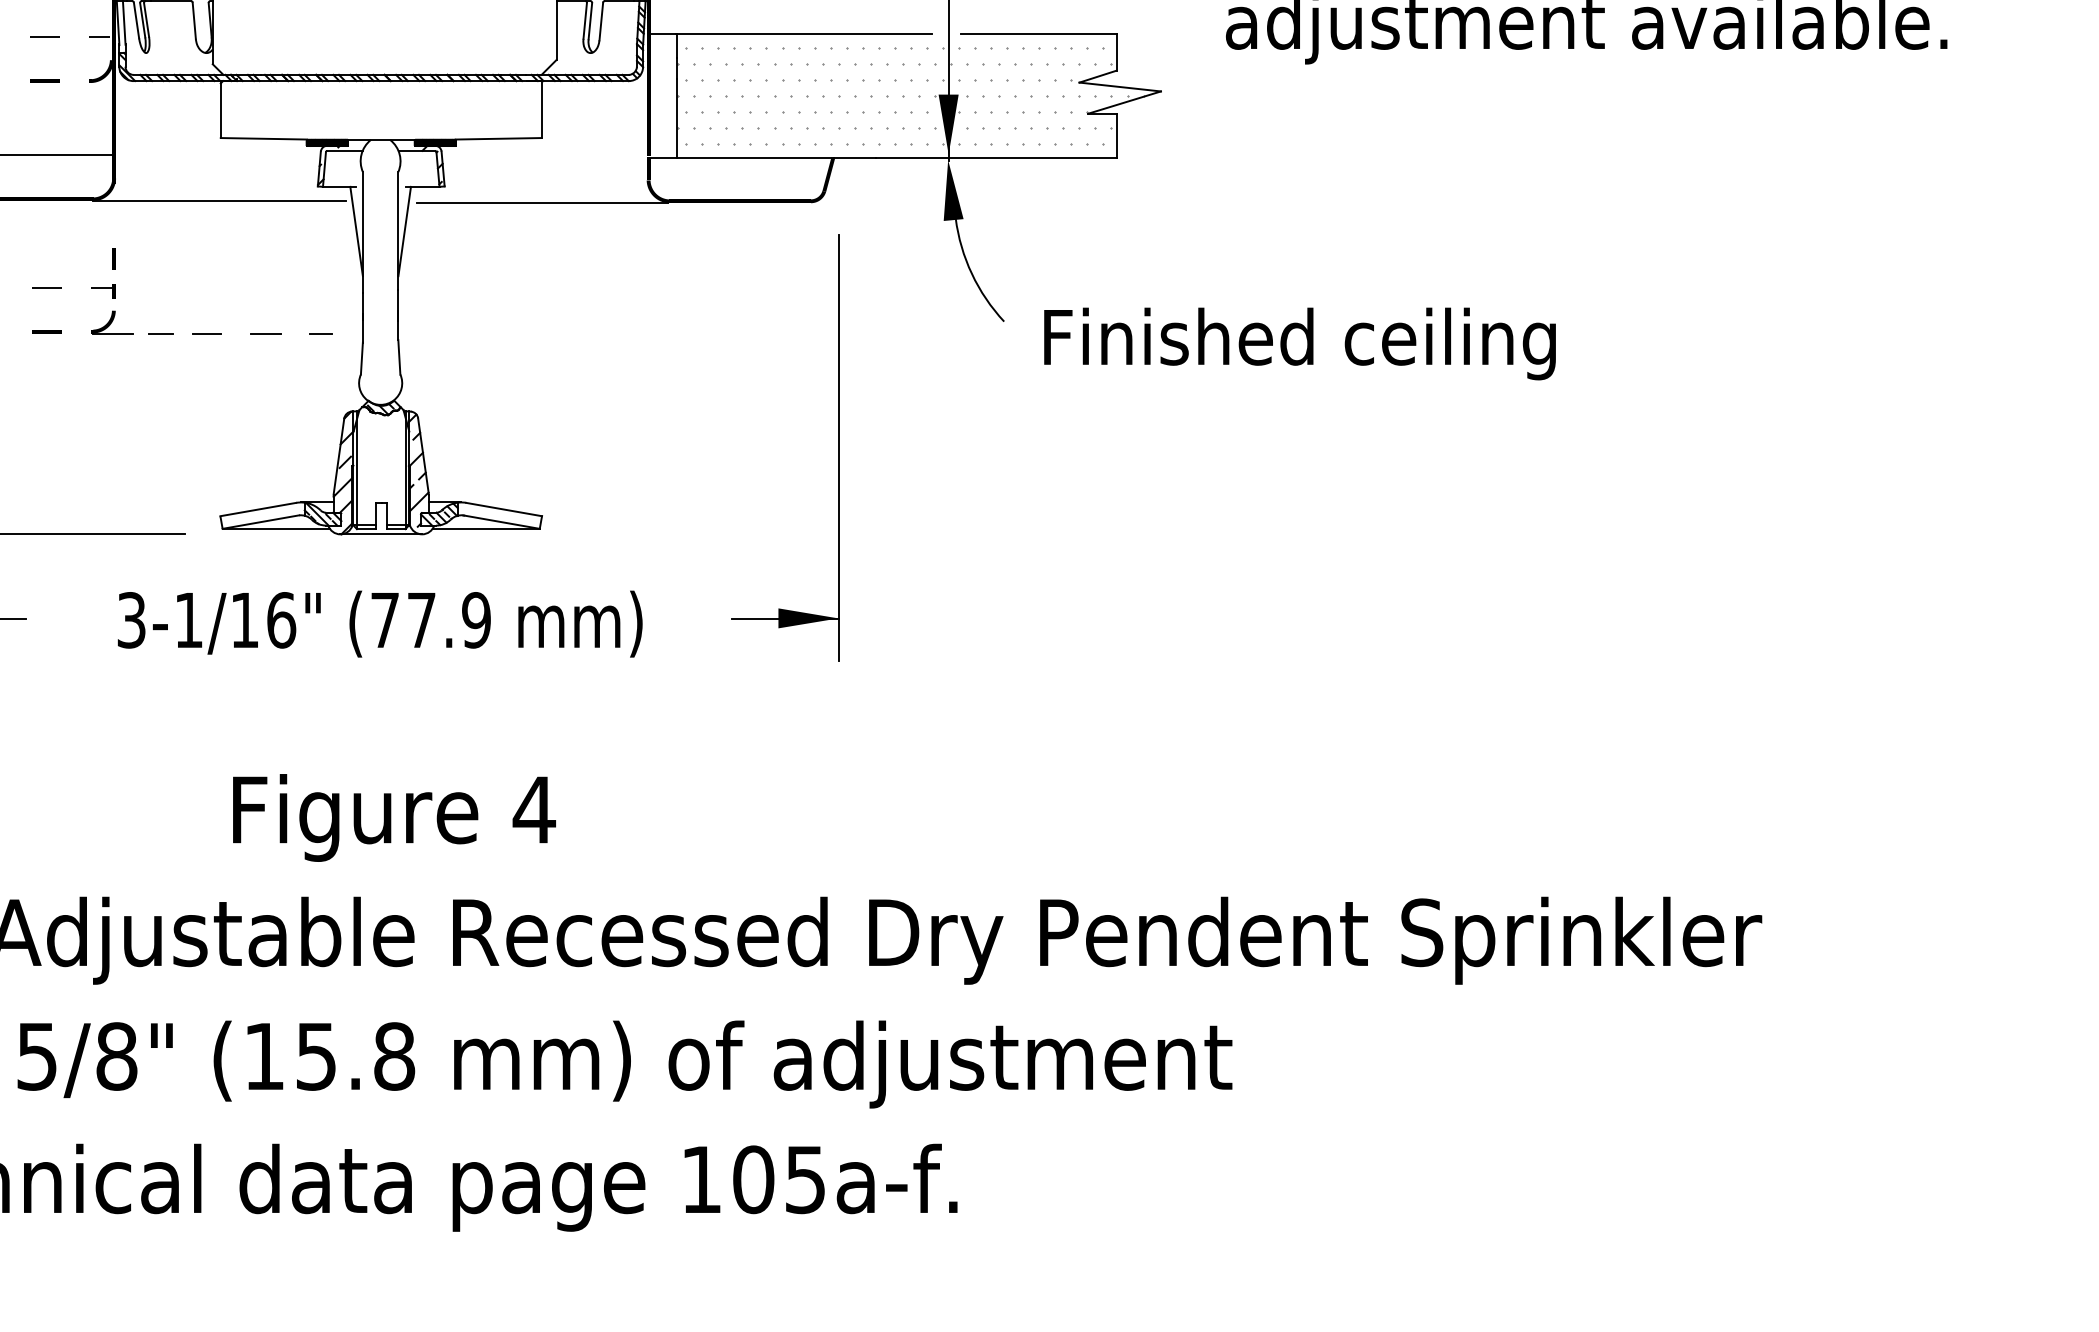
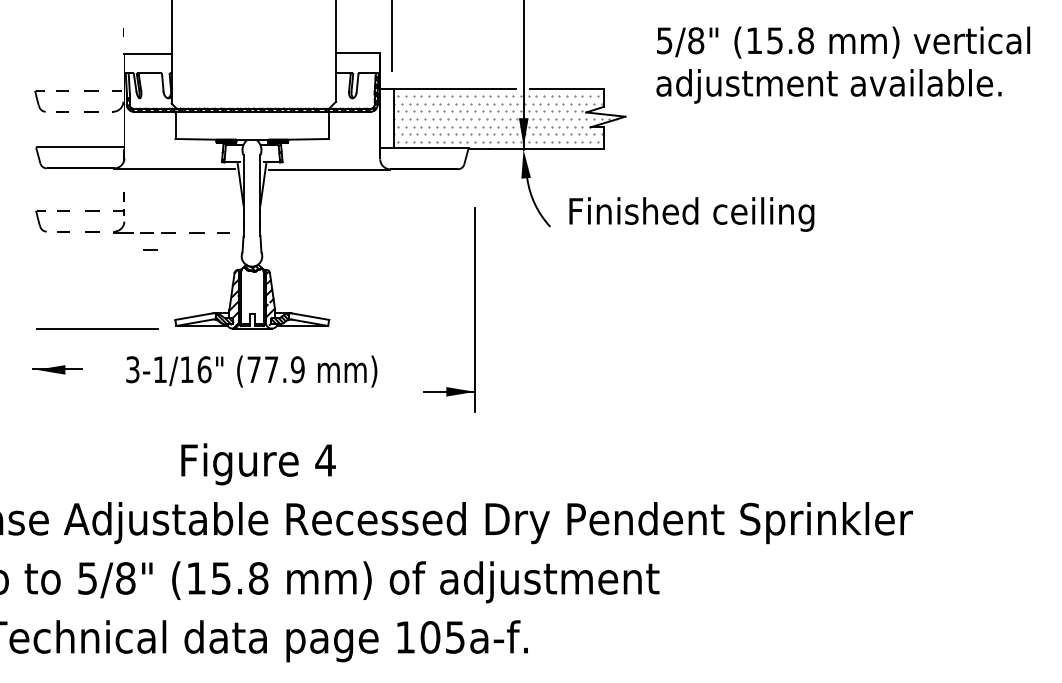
text: (1299, 343) -> (691, 214), moved
line: (168, 368) -> (150, 249), added
part: (837, 446) -> (474, 309), moved

